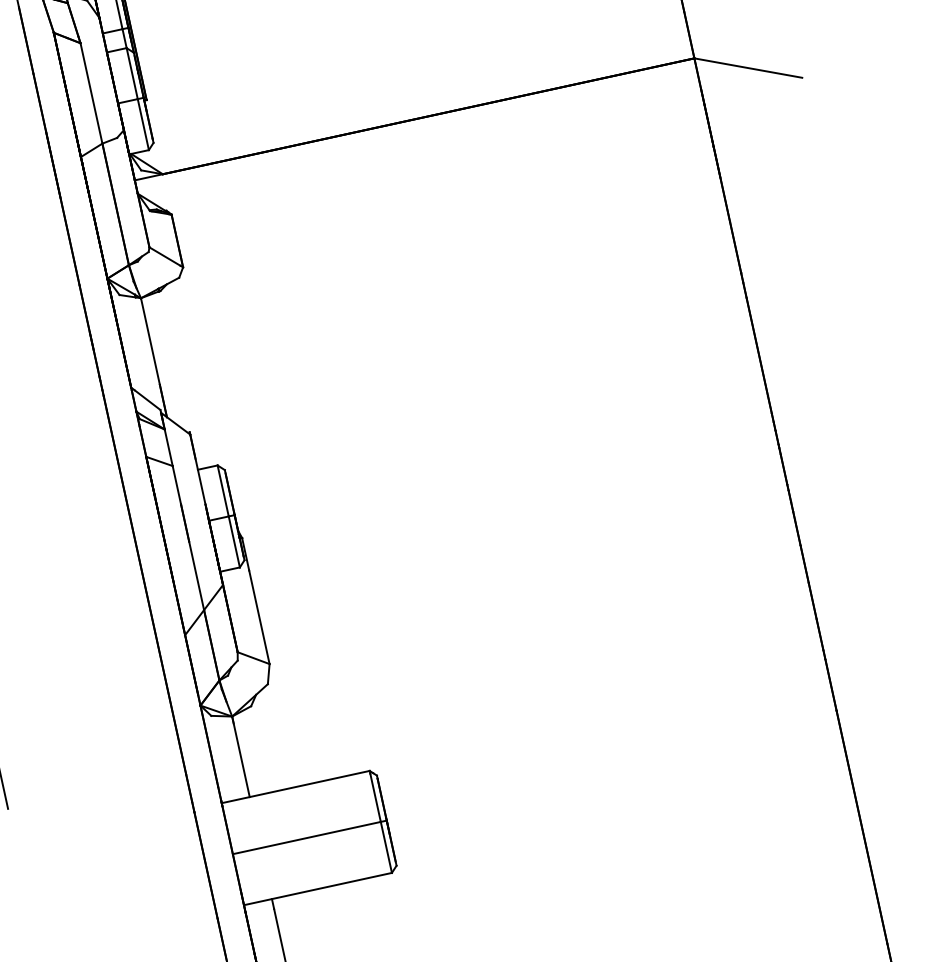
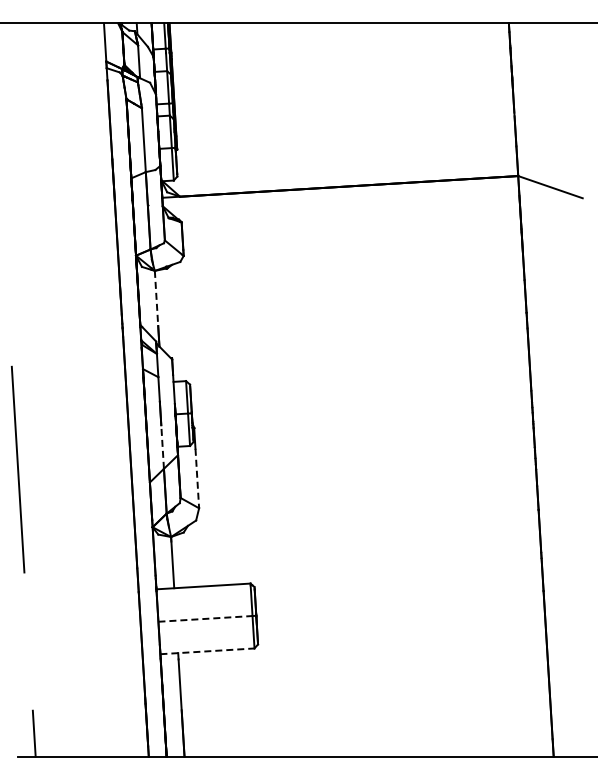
line: (150, 341) -> (156, 298), solid -> dashed
line: (196, 576) -> (162, 447), solid -> dashed
line: (259, 617) -> (197, 478), solid -> dashed
line: (306, 837) -> (205, 618), solid -> dashed
line: (318, 889) -> (207, 651), solid -> dashed

